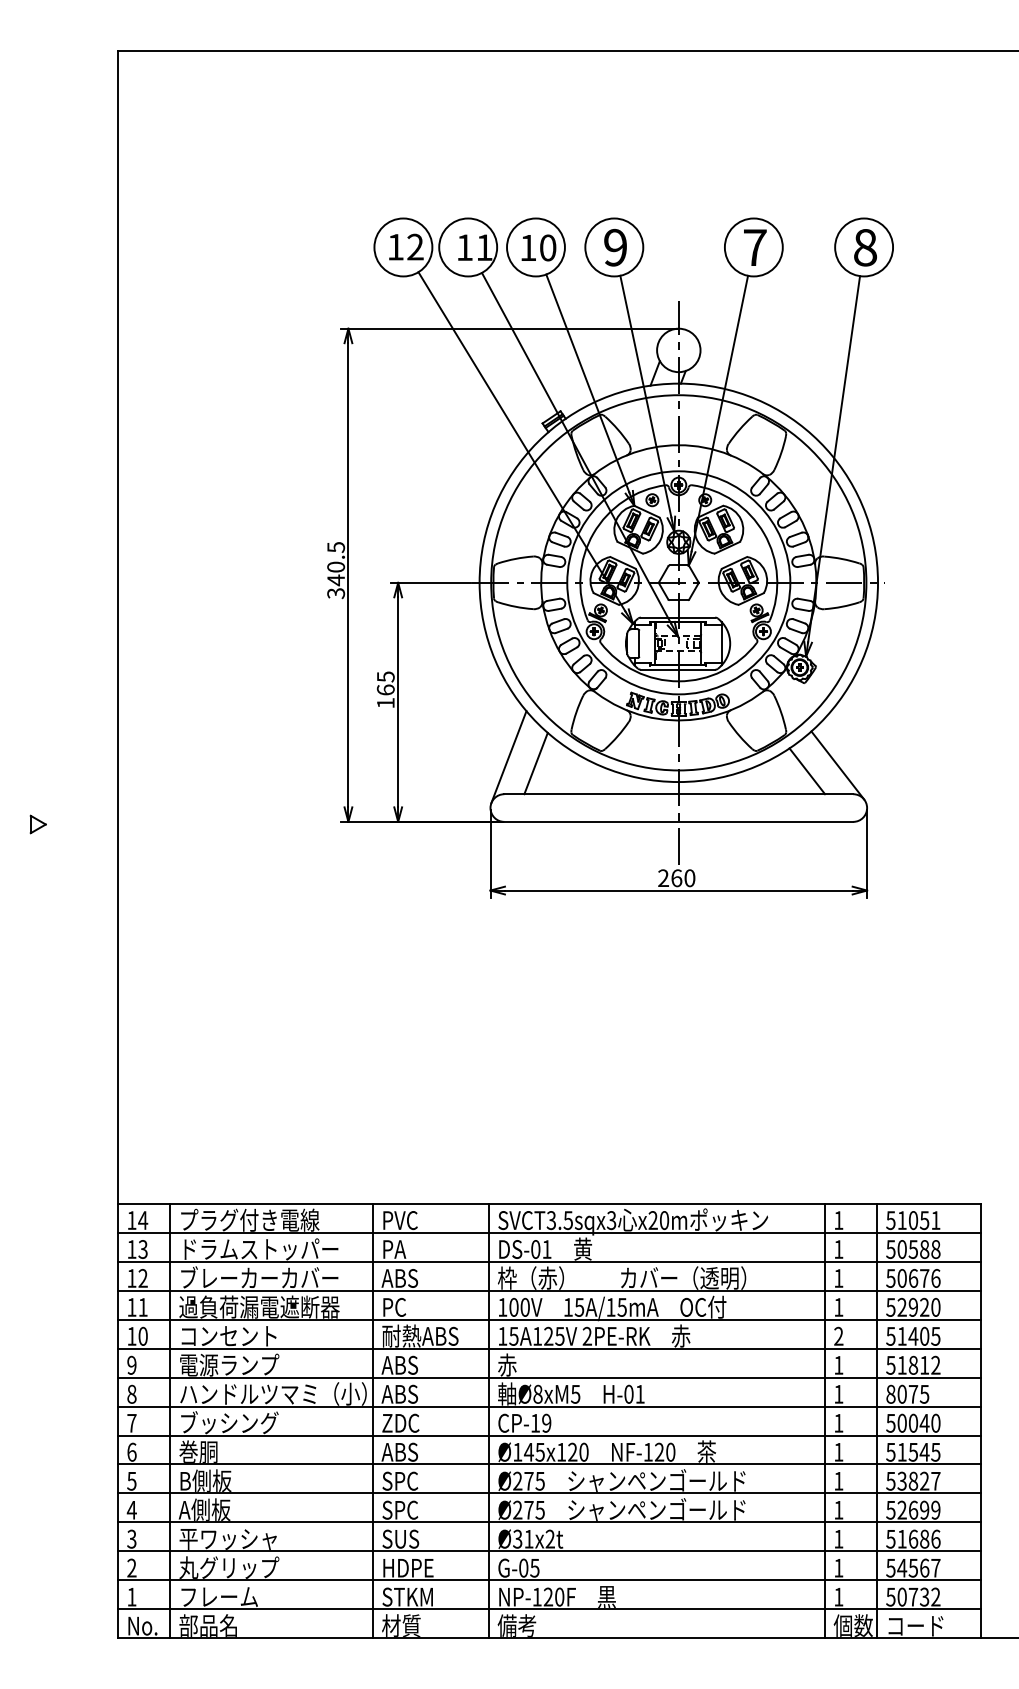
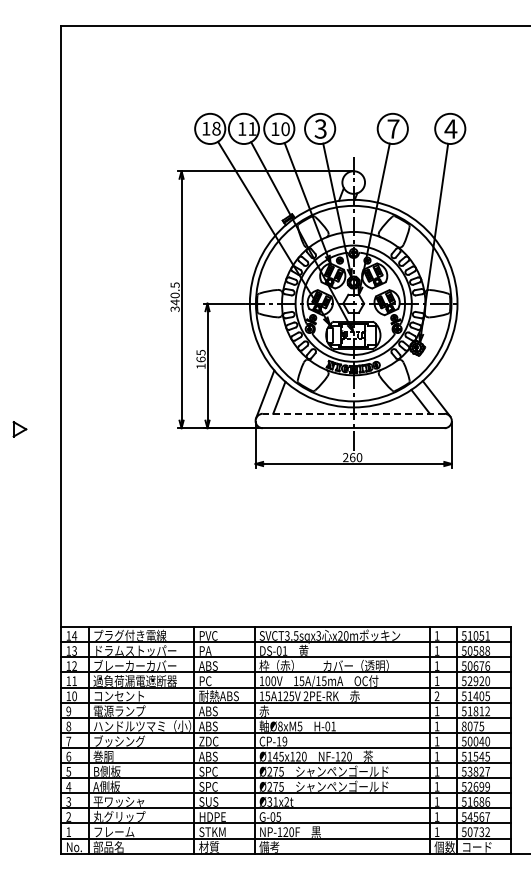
text: (415, 246) -> (216, 128), 12 -> 18
text: (615, 246) -> (320, 128), 9 -> 3
text: (864, 246) -> (450, 128), 8 -> 4
line: (678, 793) -> (353, 413), solid -> dashed
part: (37, 824) -> (19, 429), size x1.6

